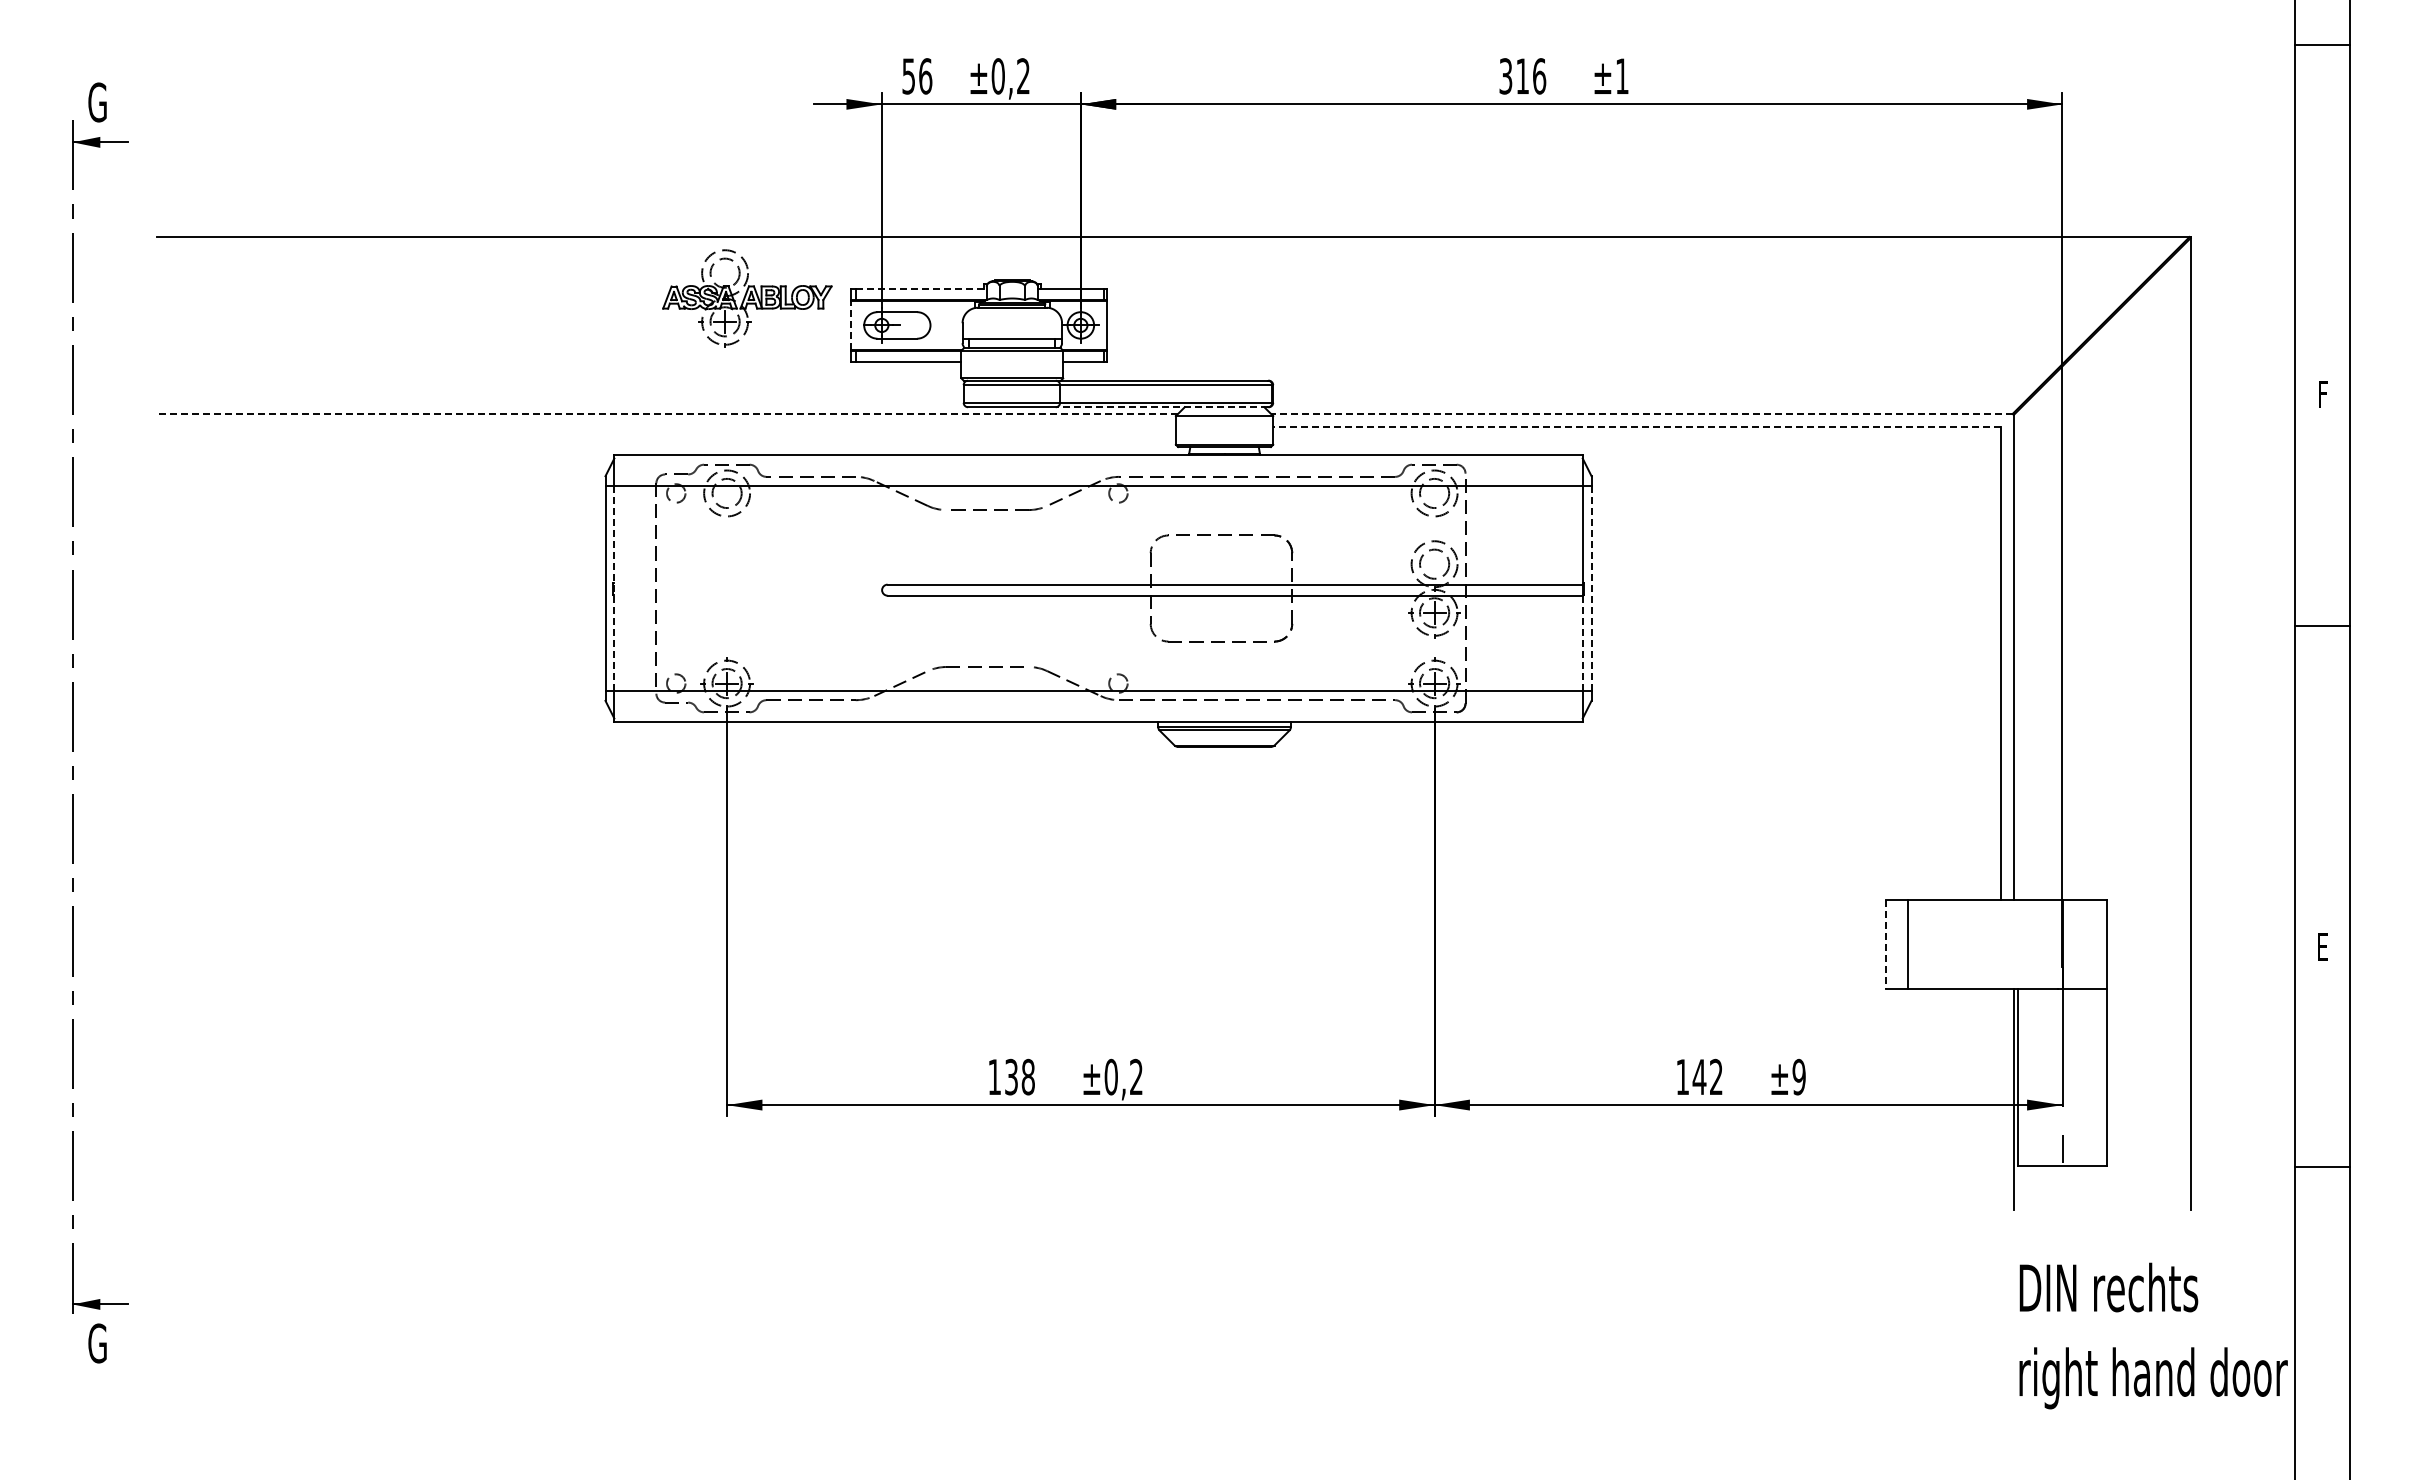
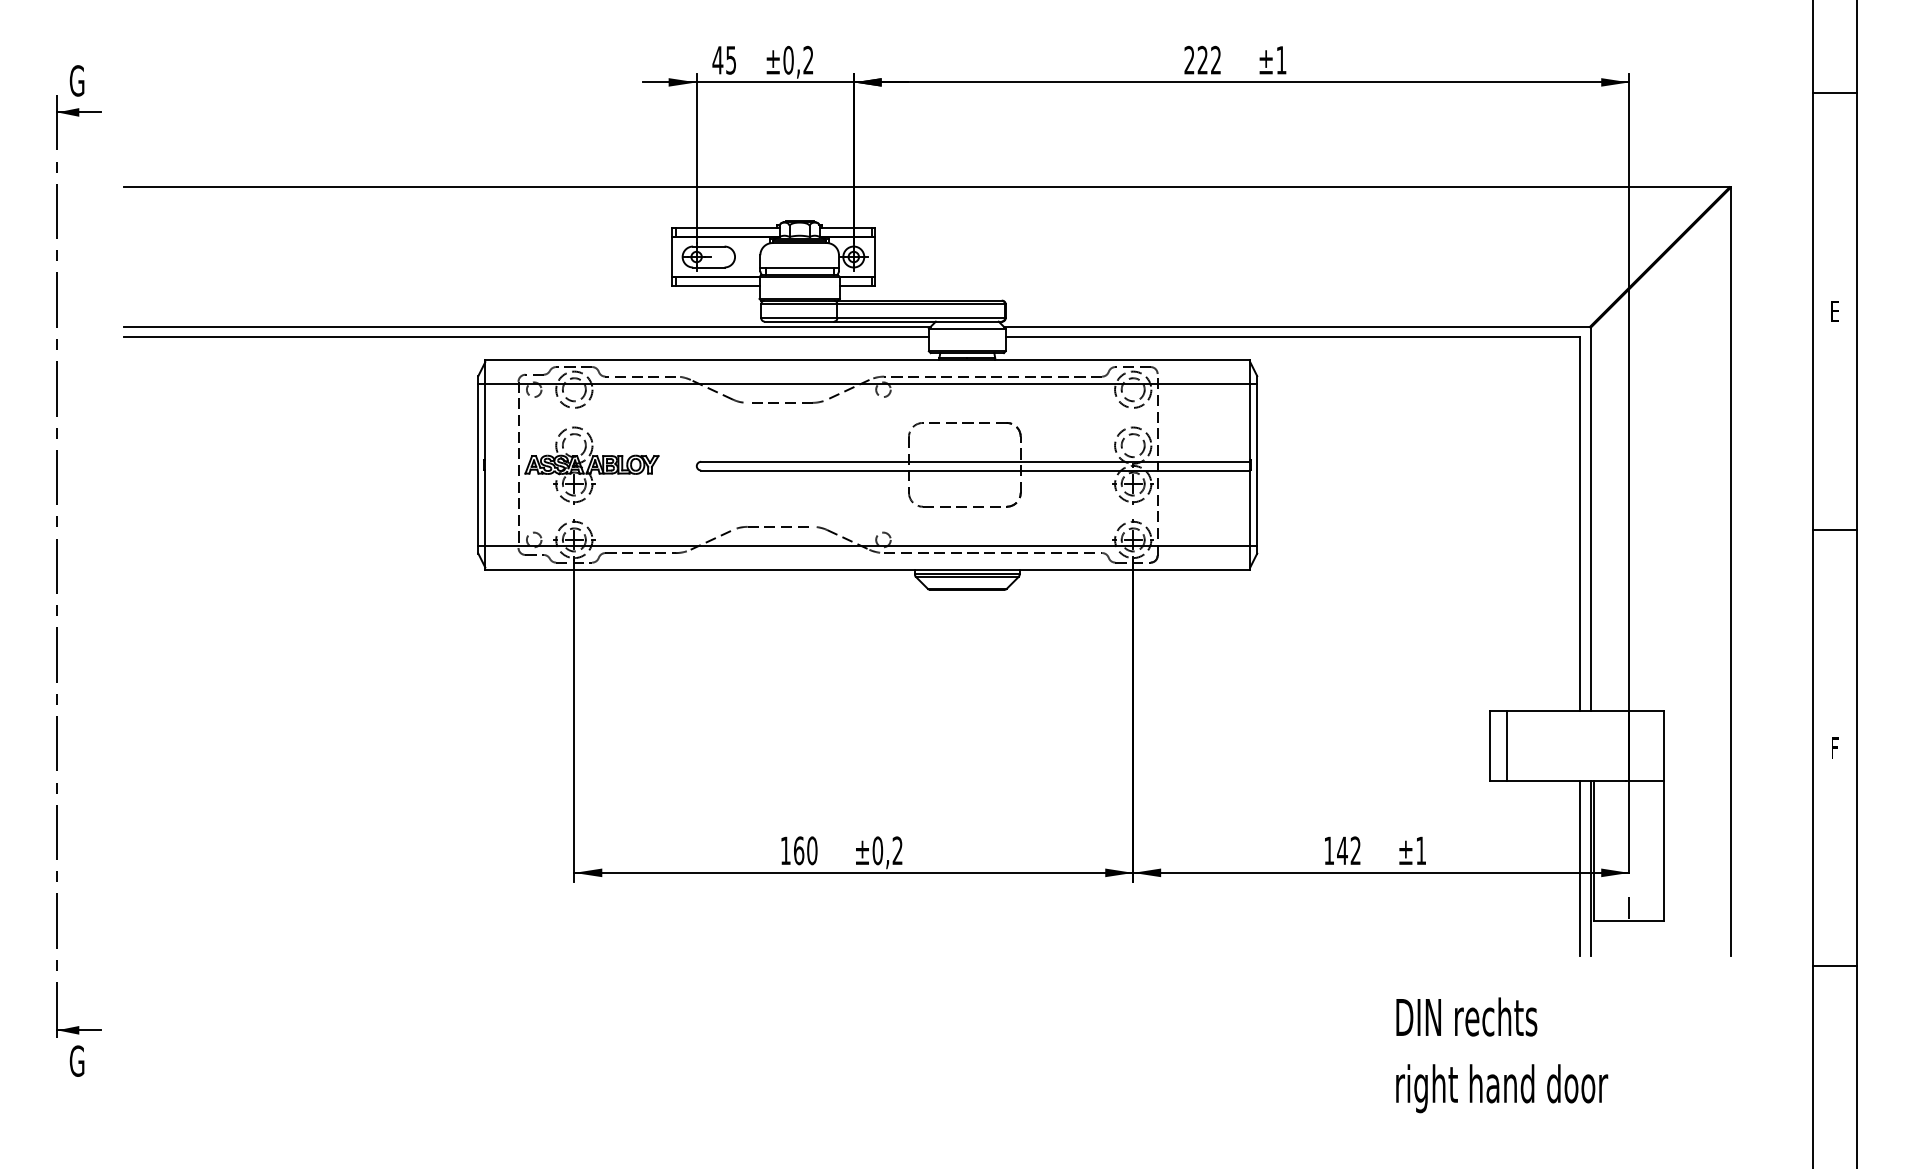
line: (2322, 45) -> (1834, 93), moved
text: (916, 76) -> (723, 60), 56 -> 45
text: (1522, 76) -> (1202, 60), 316 -> 222
line: (921, 288) -> (727, 227), dashed -> solid
part: (747, 298) -> (592, 465), moved
line: (850, 325) -> (671, 257), dashed -> solid
text: (2324, 399) -> (1836, 315), F -> E
line: (1161, 407) -> (917, 321), dashed -> solid
line: (667, 413) -> (527, 326), dashed -> solid
line: (1641, 413) -> (1296, 326), dashed -> solid
line: (665, 427) -> (525, 337), added
line: (1636, 427) -> (1292, 337), dashed -> solid
line: (614, 589) -> (485, 465), dashed -> solid
line: (1591, 589) -> (1257, 465), dashed -> solid
line: (2322, 625) -> (1834, 529), moved
line: (1582, 642) -> (1250, 507), dashed -> solid
line: (1885, 944) -> (1489, 746), dashed -> solid
text: (2322, 946) -> (1834, 747), E -> F
text: (1019, 1076) -> (805, 850), 138 -> 160
text: (1798, 1076) -> (1420, 850), ±9 -> ±1
line: (2000, 1098) -> (1580, 867), added
line: (2322, 1166) -> (1834, 966), moved
text: (2153, 1335) -> (1502, 1054), moved

